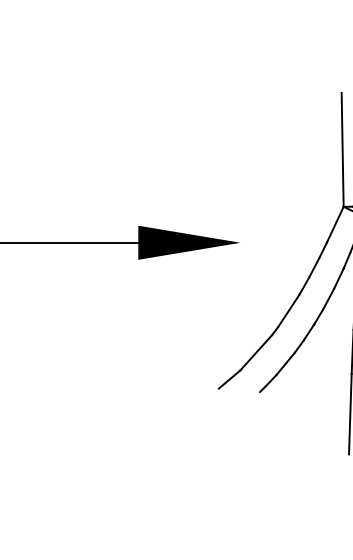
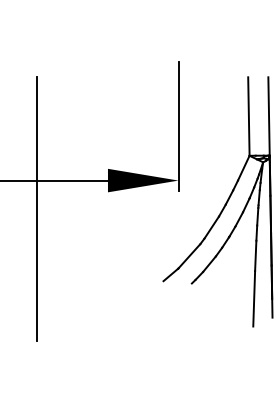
line: (240, 164) -> (178, 126), added
line: (34, 284) -> (36, 209), added

